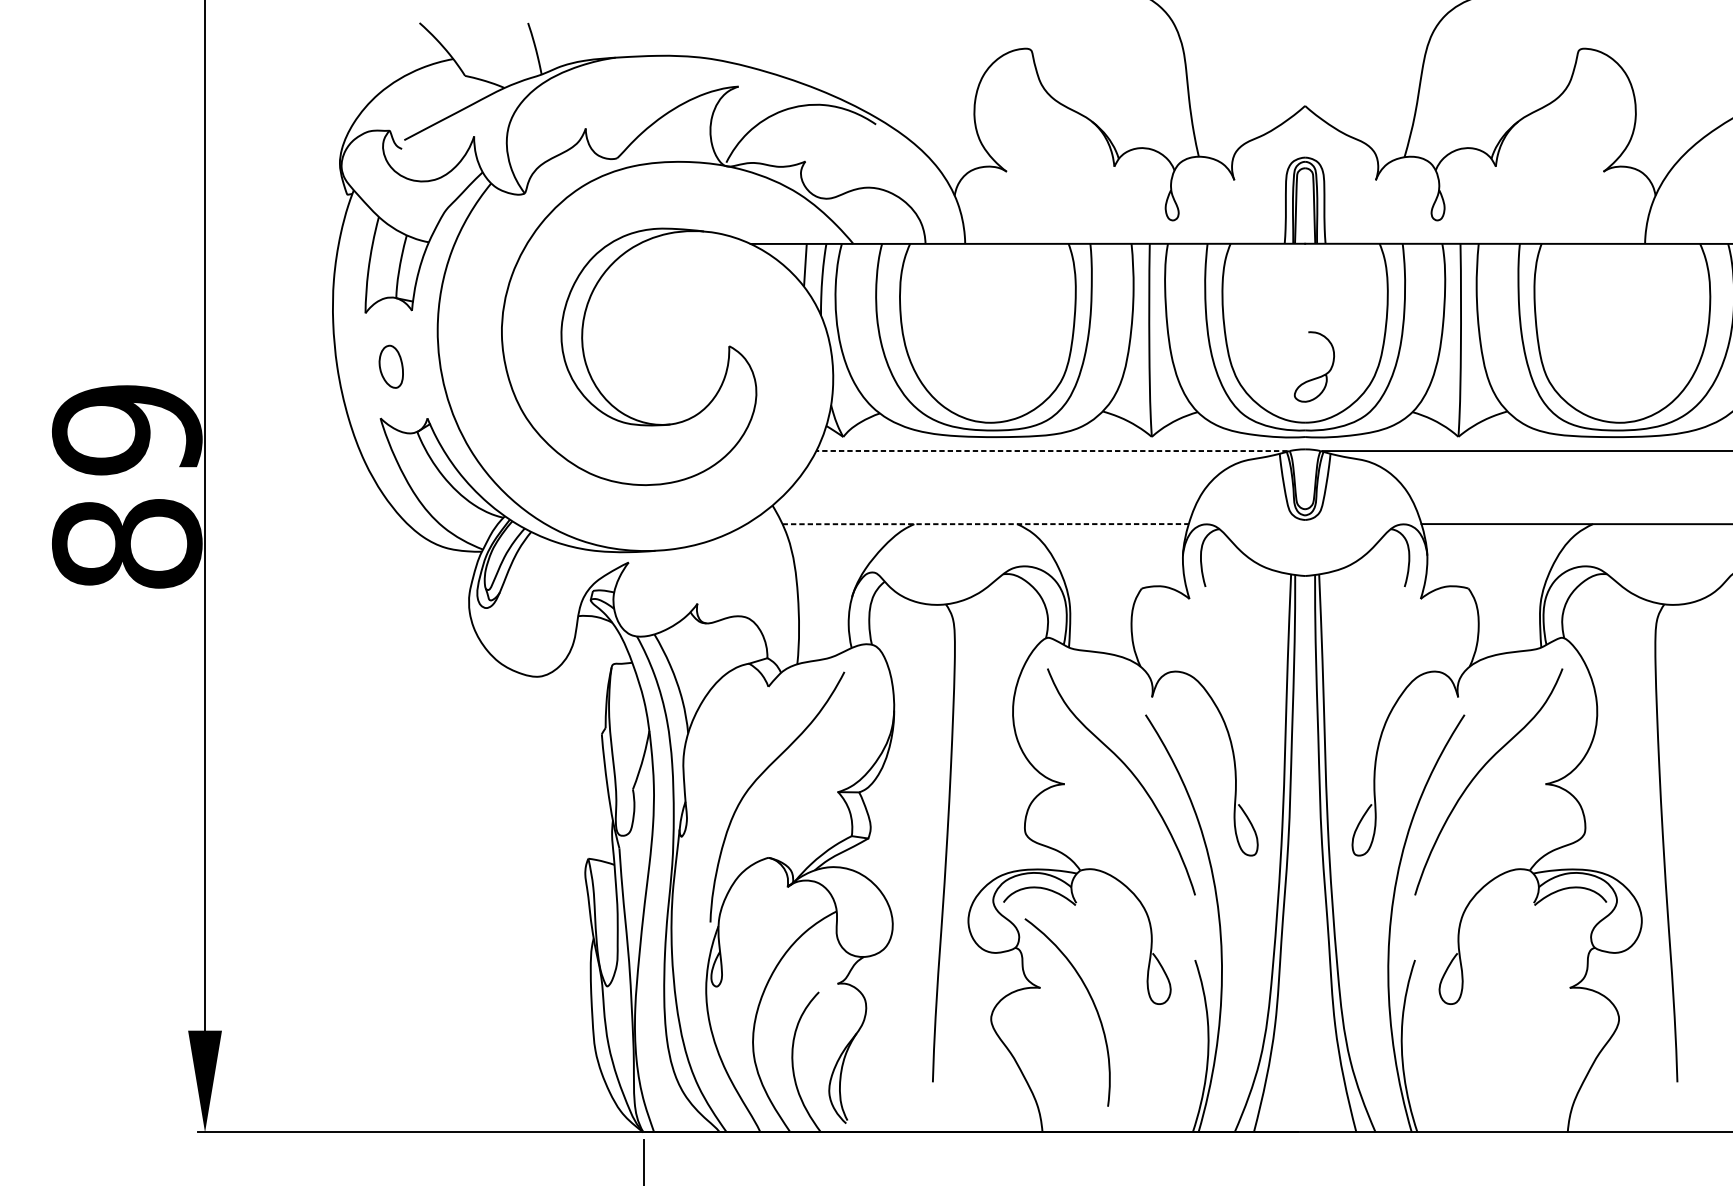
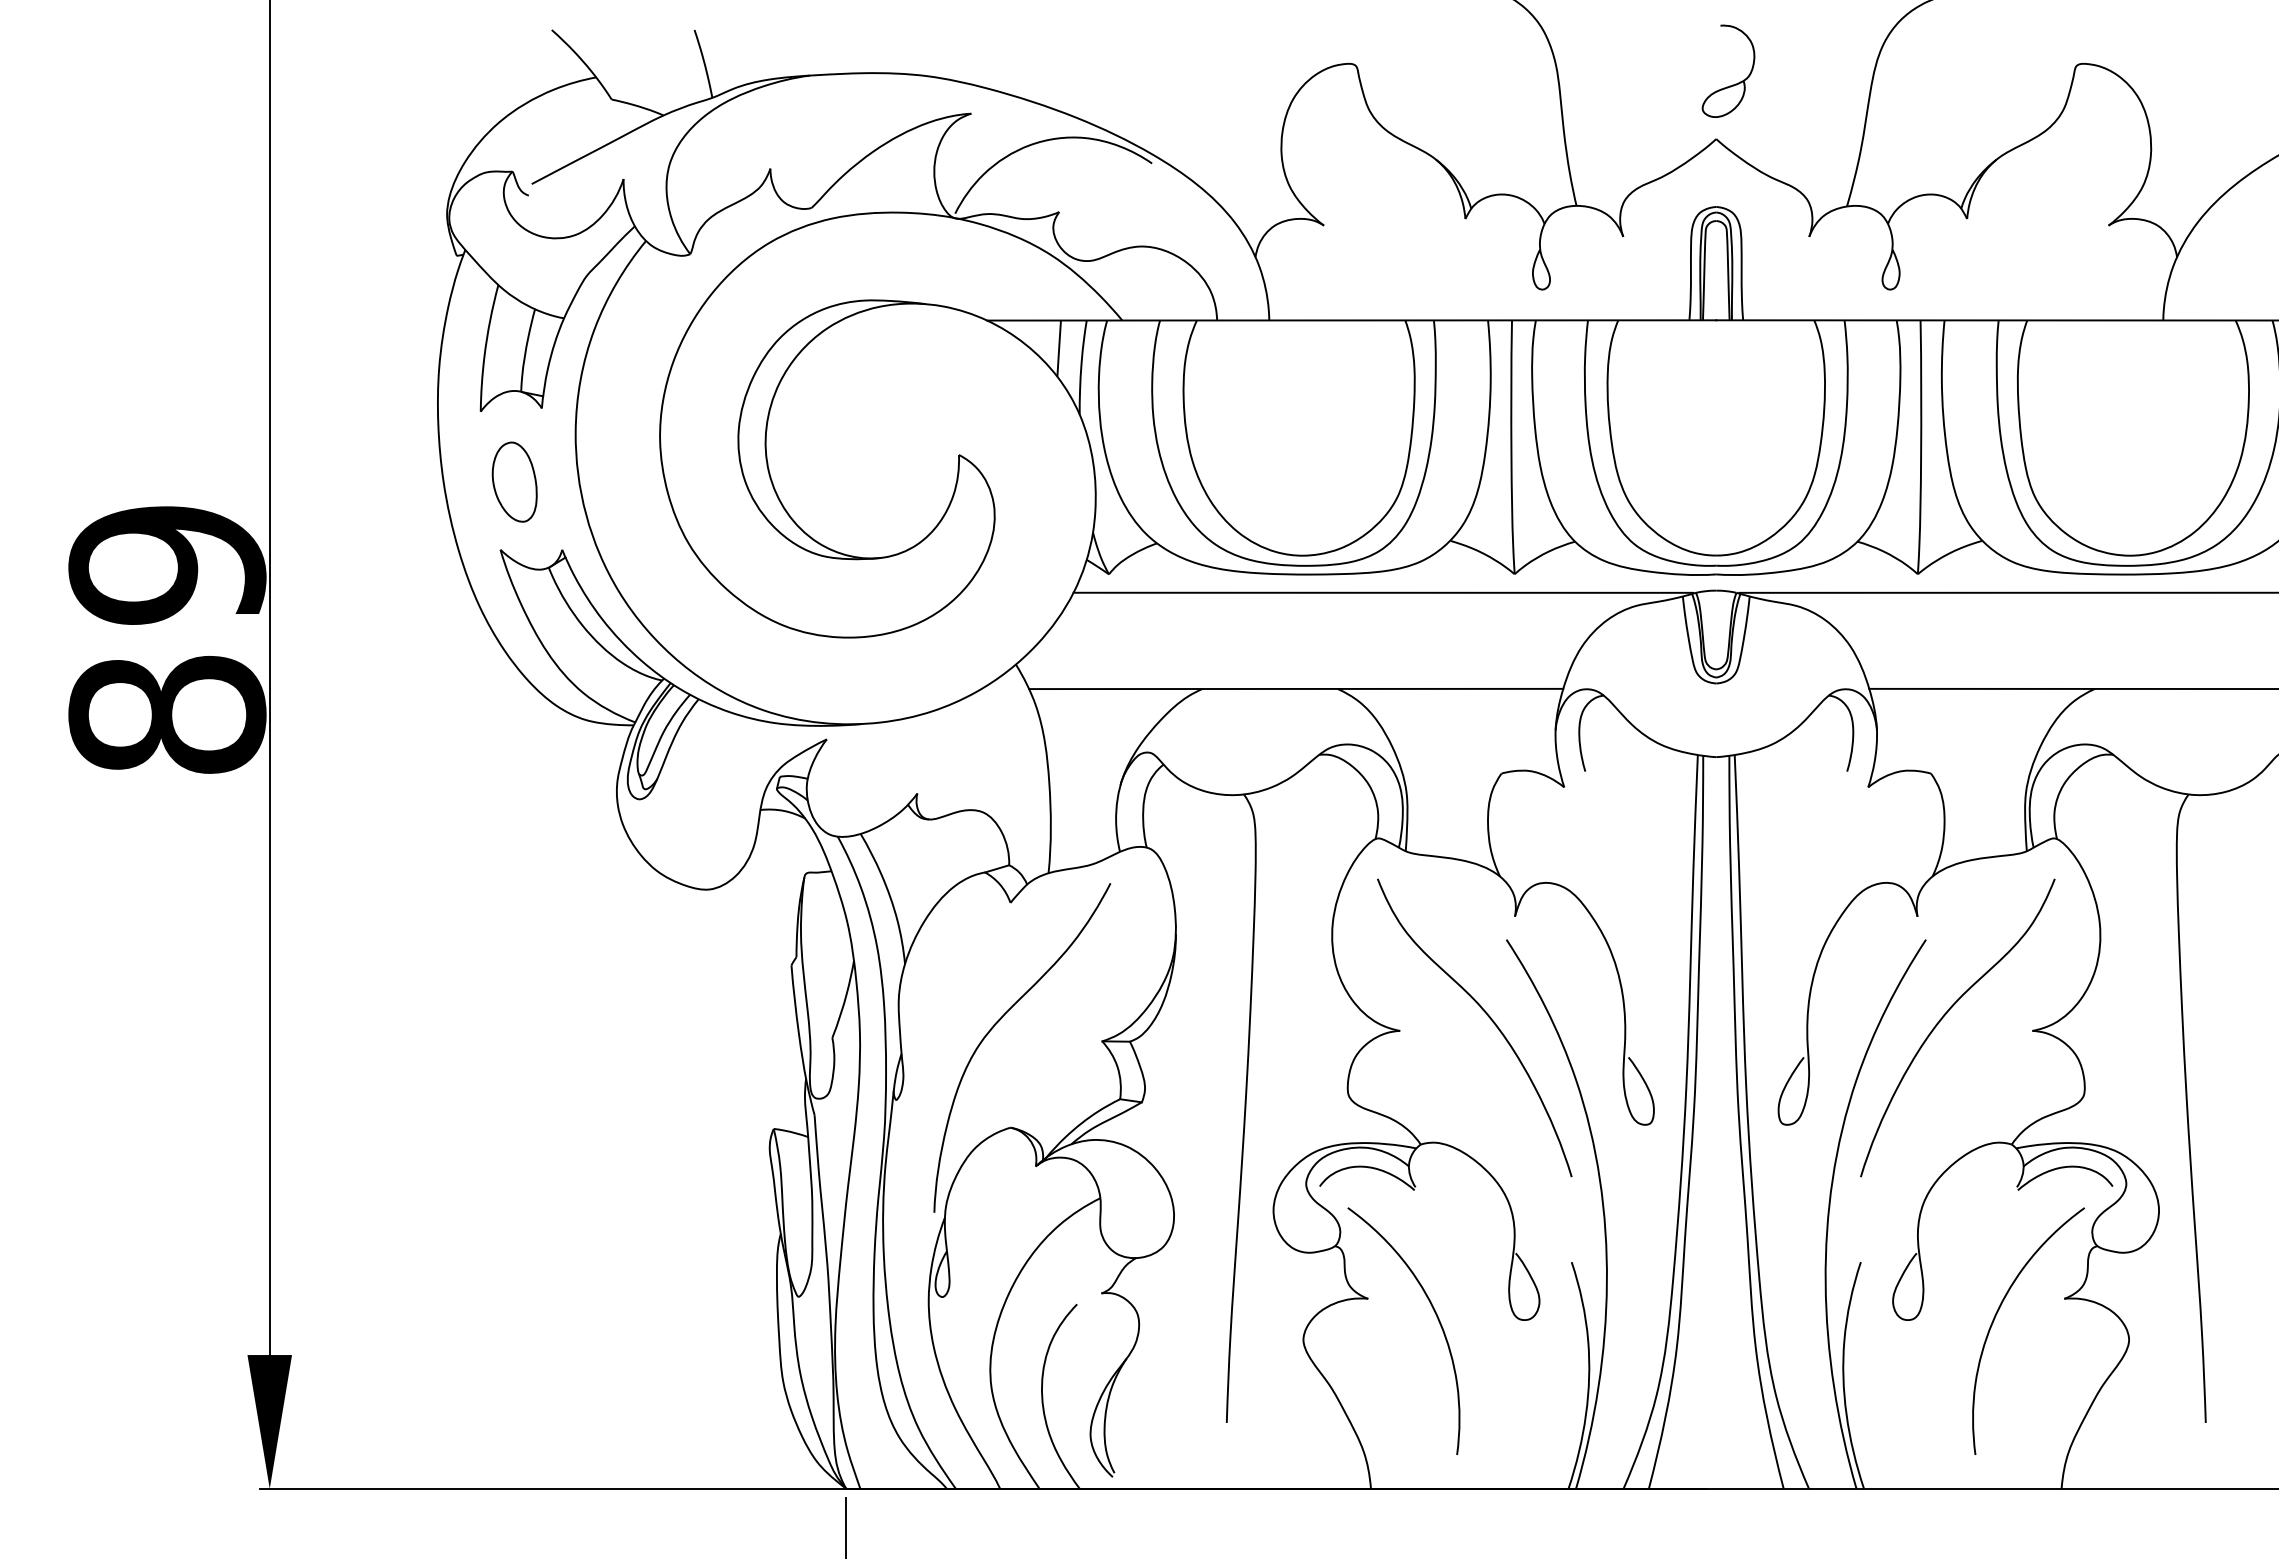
part: (391, 366) -> (514, 481), size x1.43
curve: (1317, 377) -> (1732, 84), moved
line: (1052, 450) -> (1383, 592), dashed -> solid
line: (985, 523) -> (1296, 688), dashed -> solid
curve: (1519, 999) -> (1997, 1314), added

